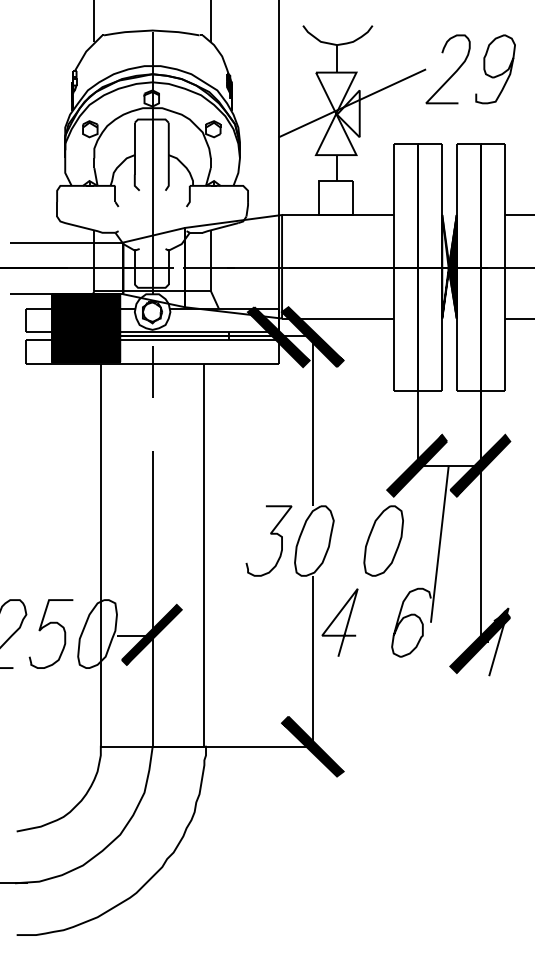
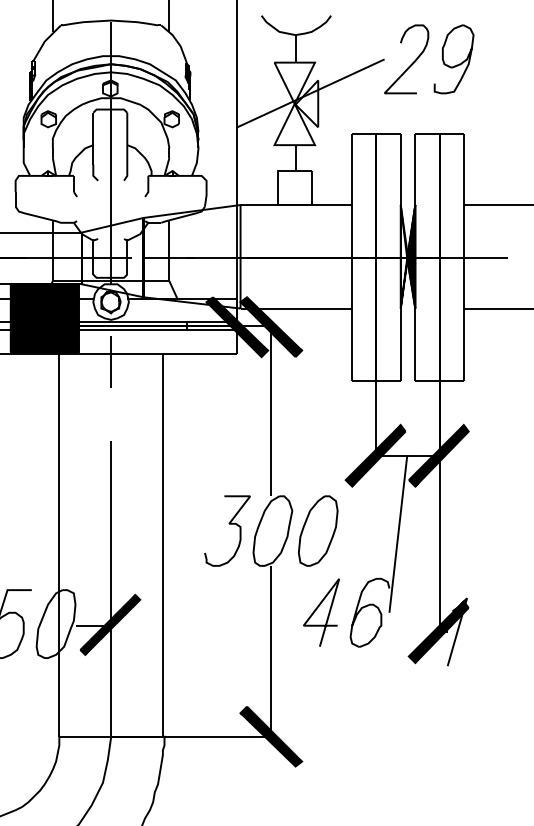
part: (383, 540) -> (318, 530), moved
line: (336, 618) -> (318, 608), moved

